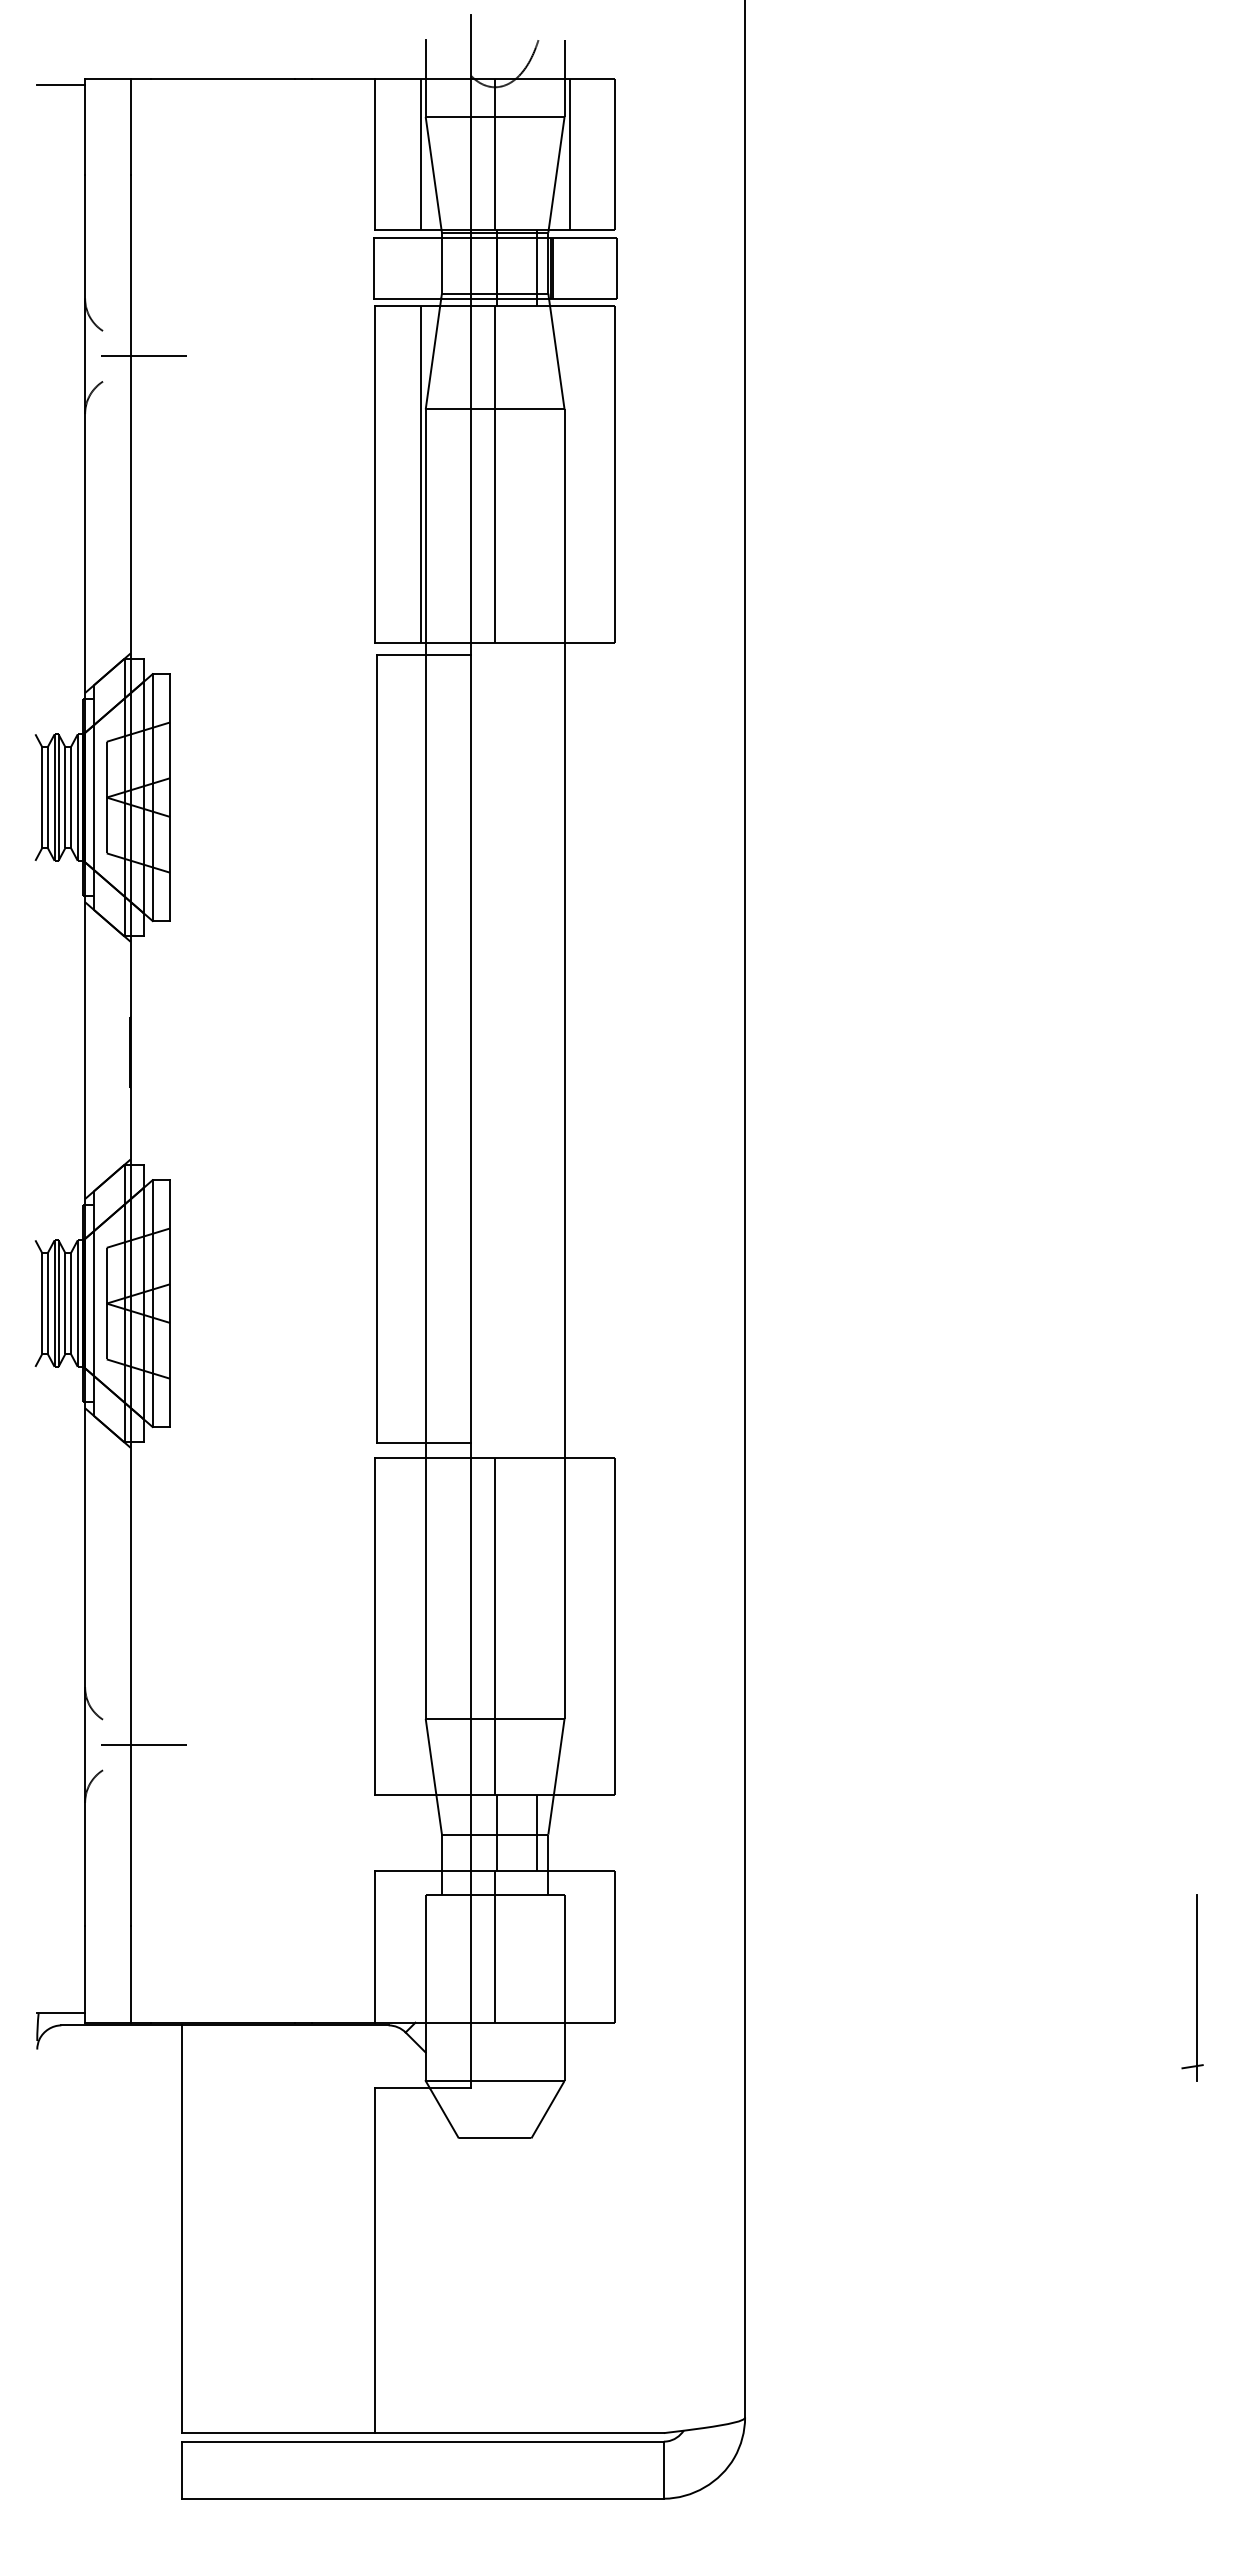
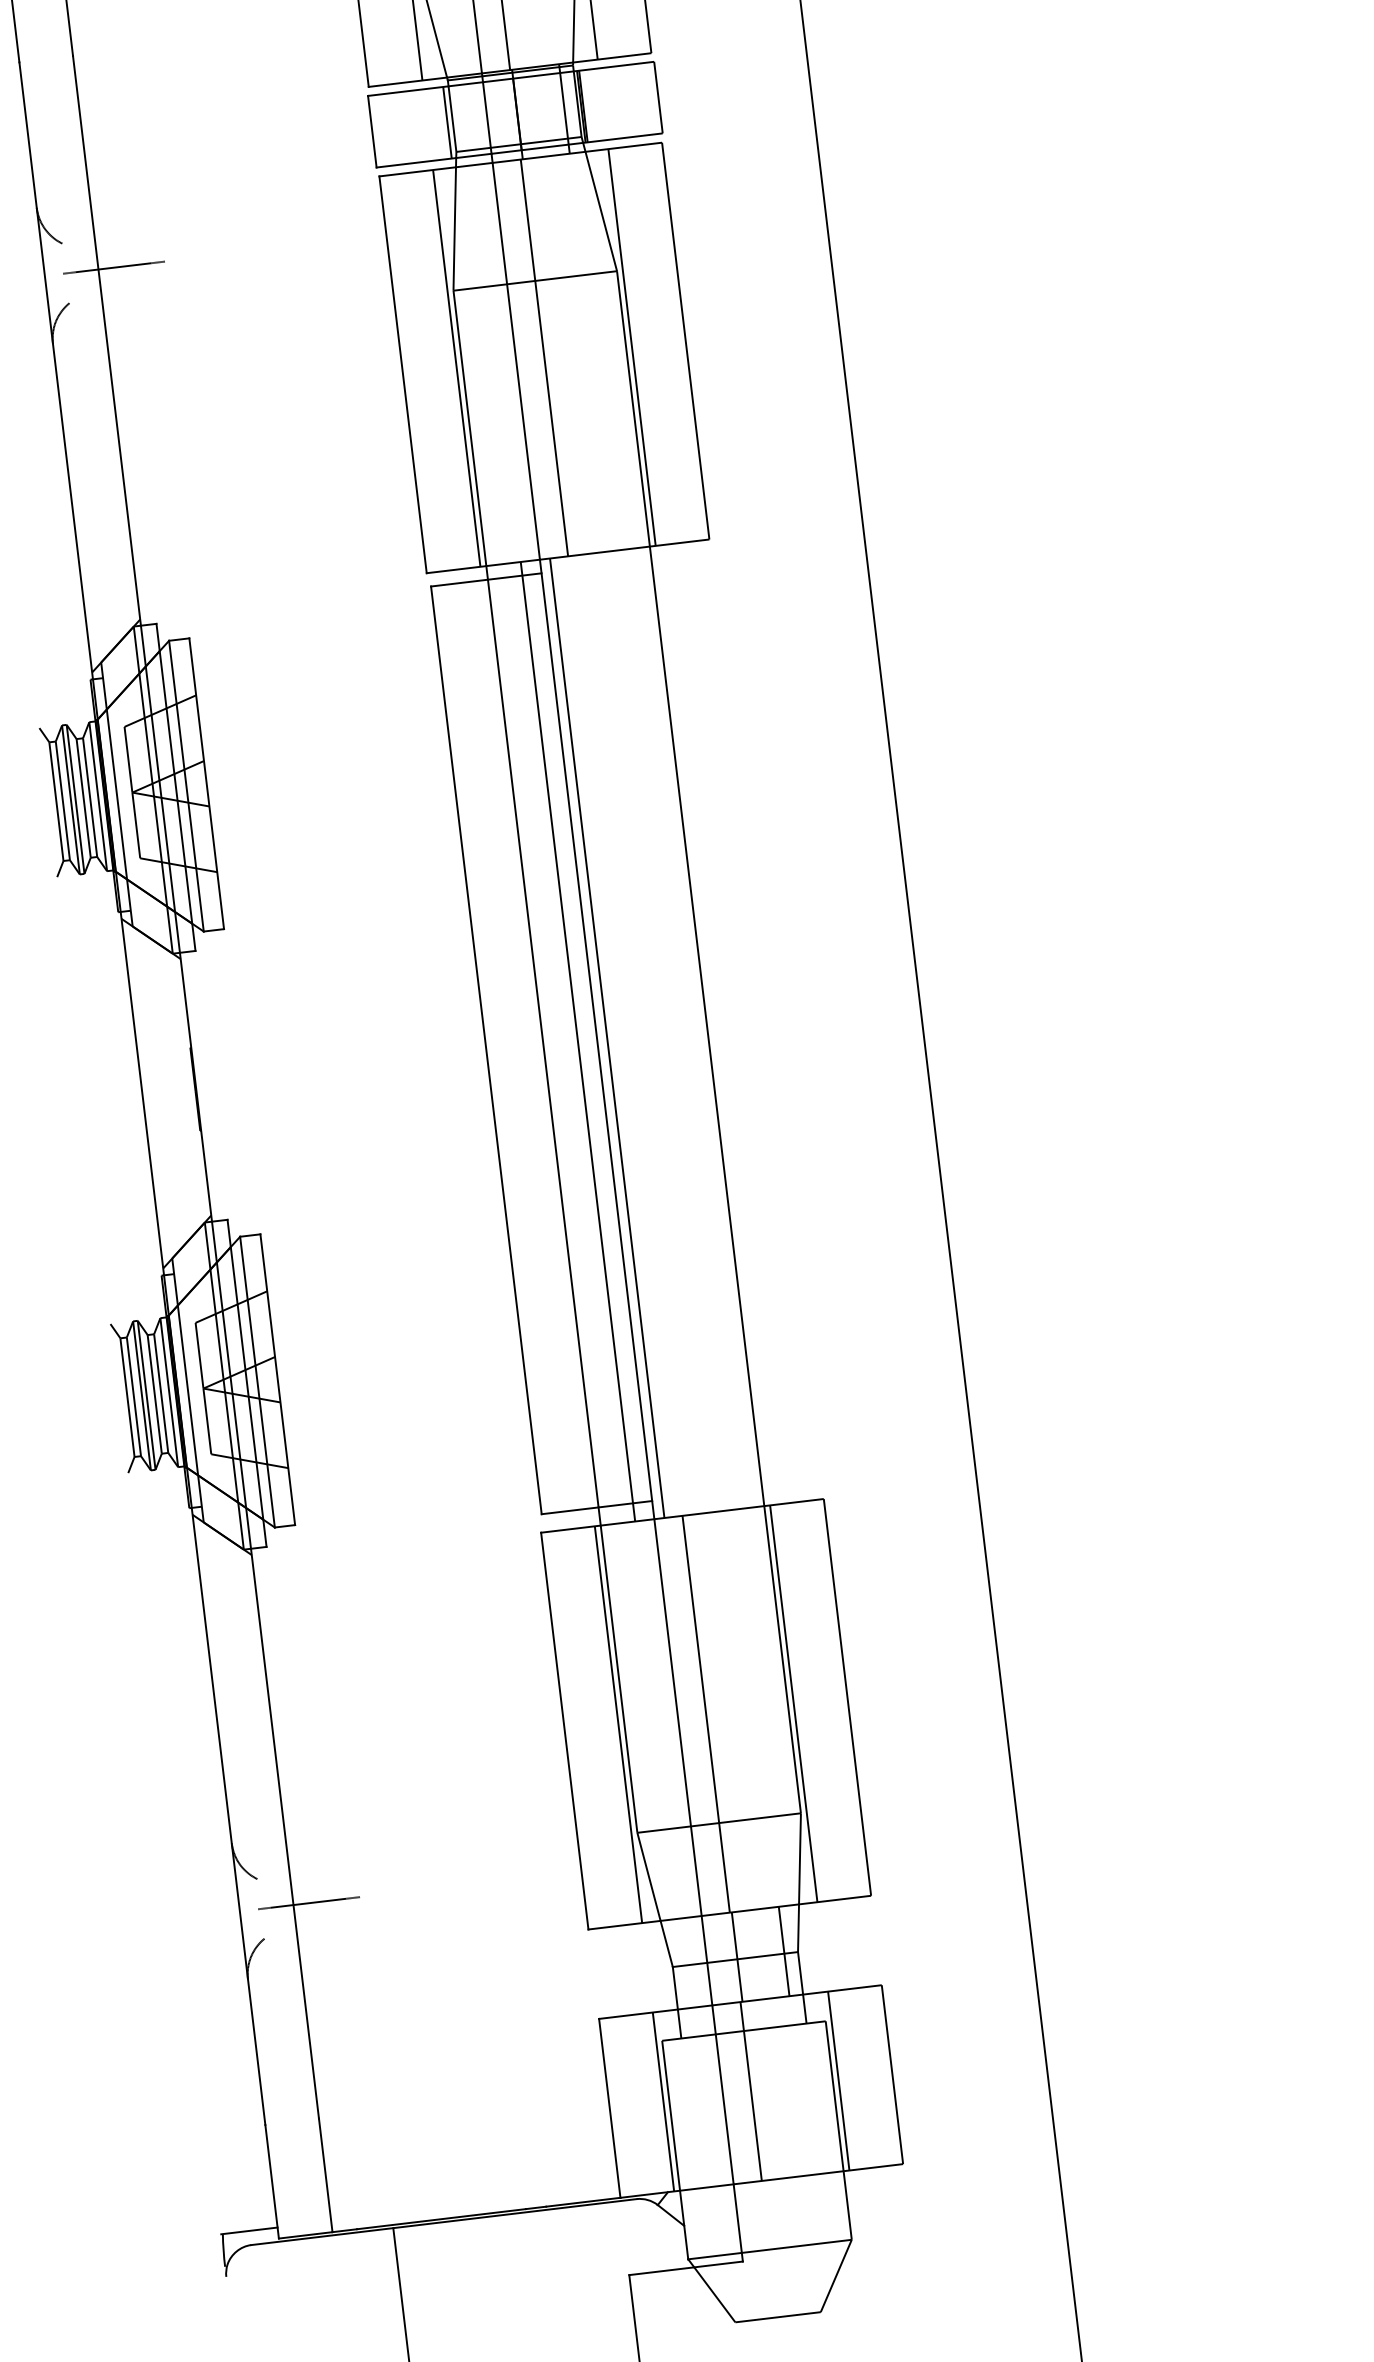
line: (437, 267) -> (447, 121), added
line: (569, 474) -> (631, 347), added
line: (454, 1050) -> (577, 1041), added
line: (479, 1050) -> (606, 1038), added
line: (420, 1625) -> (618, 1723), added
line: (569, 1625) -> (793, 1702), added
line: (420, 1946) -> (663, 2101), added
line: (569, 1946) -> (838, 2080), added

